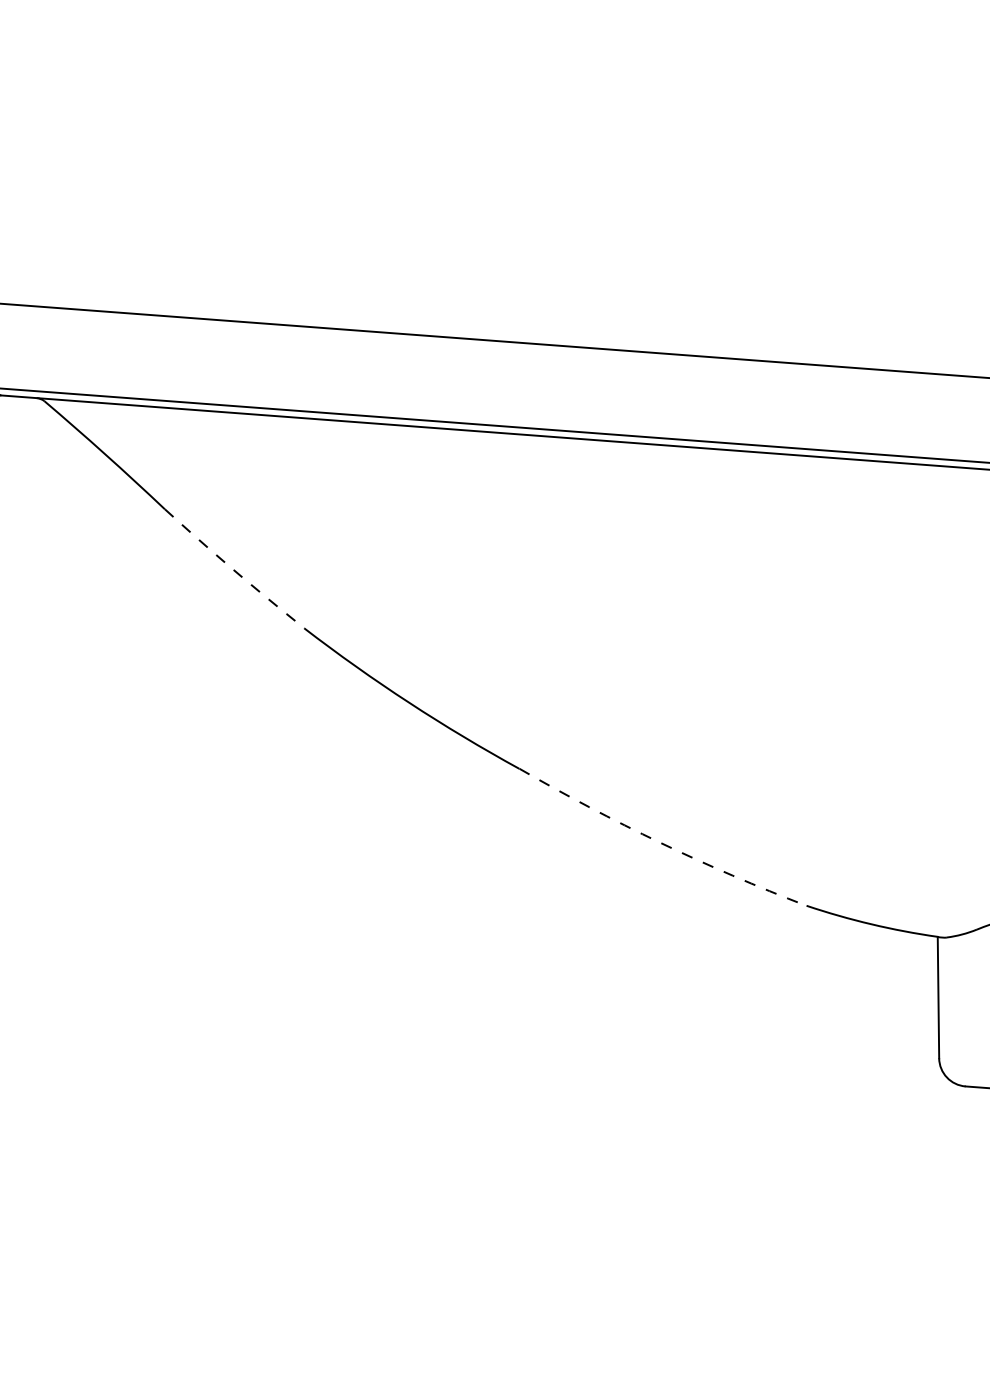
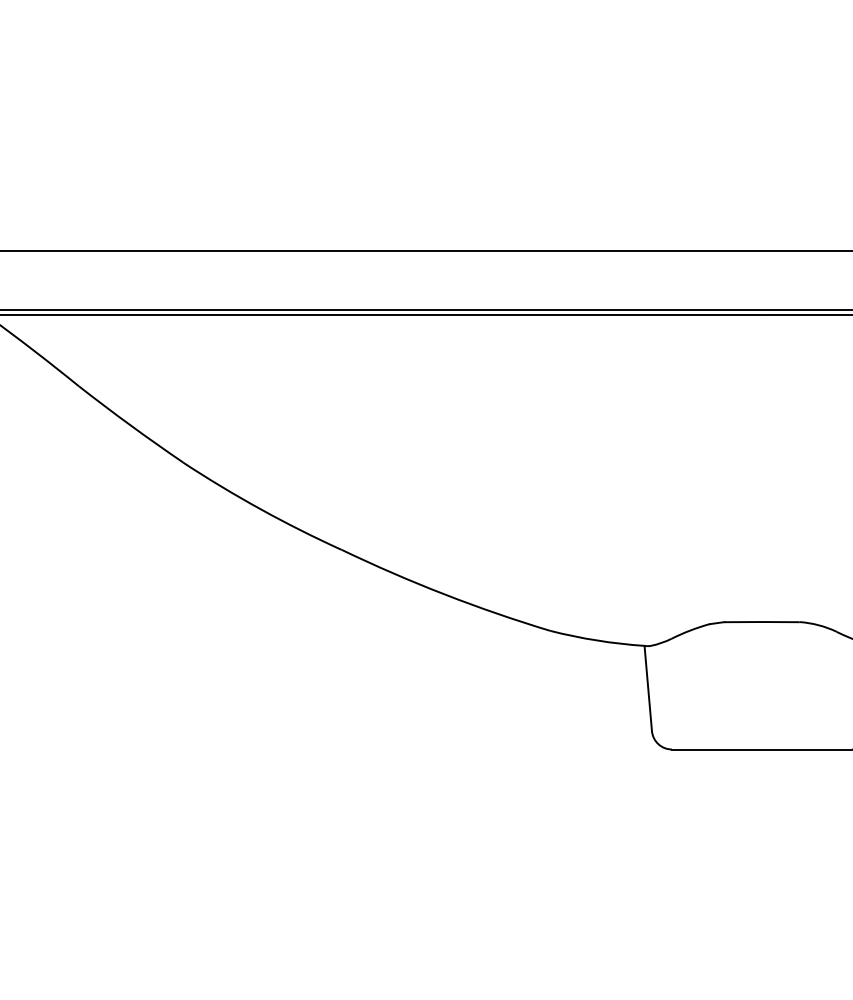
arc: (233, 570) -> (130, 425), dashed -> solid
arc: (660, 842) -> (444, 594), dashed -> solid

